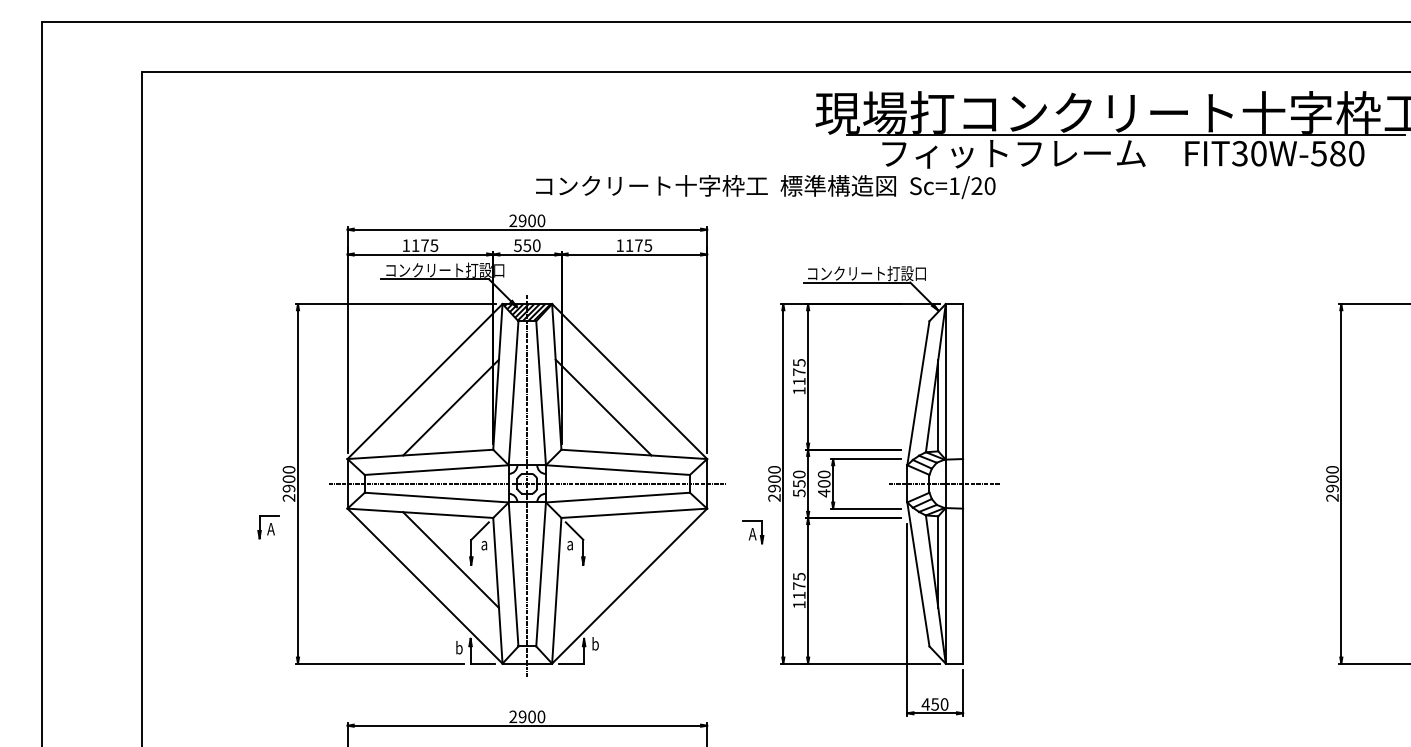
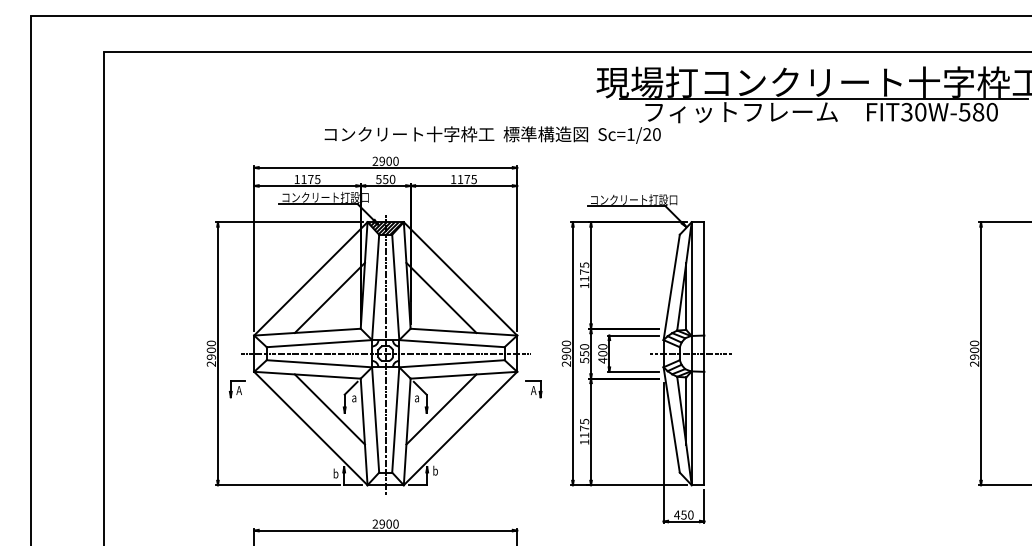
text: (765, 187) -> (492, 135), moved
part: (268, 527) -> (237, 389), moved
part: (753, 532) -> (534, 389), moved
line: (603, 560) -> (441, 409), added

